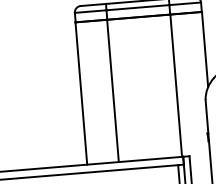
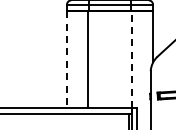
line: (176, 85) -> (131, 59), solid -> dashed
line: (80, 93) -> (66, 59), solid -> dashed

